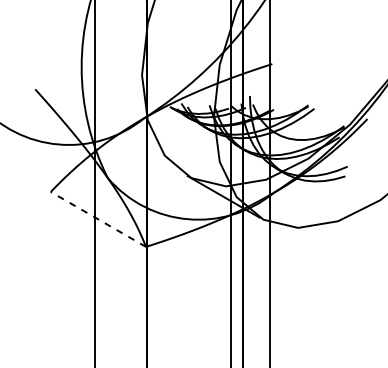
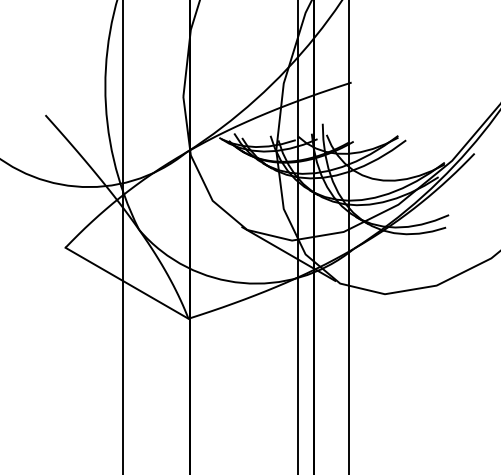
line: (98, 219) -> (126, 283), dashed -> solid

